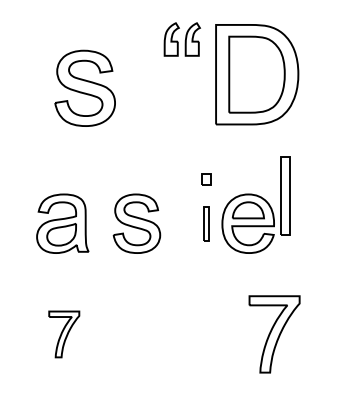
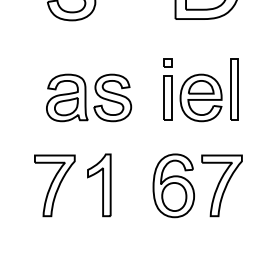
part: (285, 195) -> (234, 89), moved
part: (62, 223) -> (67, 97), moved
part: (206, 223) -> (167, 97), size x1.67
part: (120, 333) -> (99, 185), added
part: (64, 334) -> (55, 185), size x1.67
part: (213, 334) -> (173, 185), added

